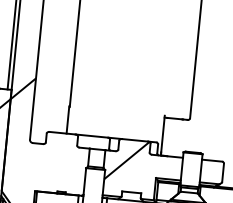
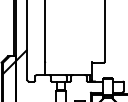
hatch: (126, 160) -> (75, 85), removed

